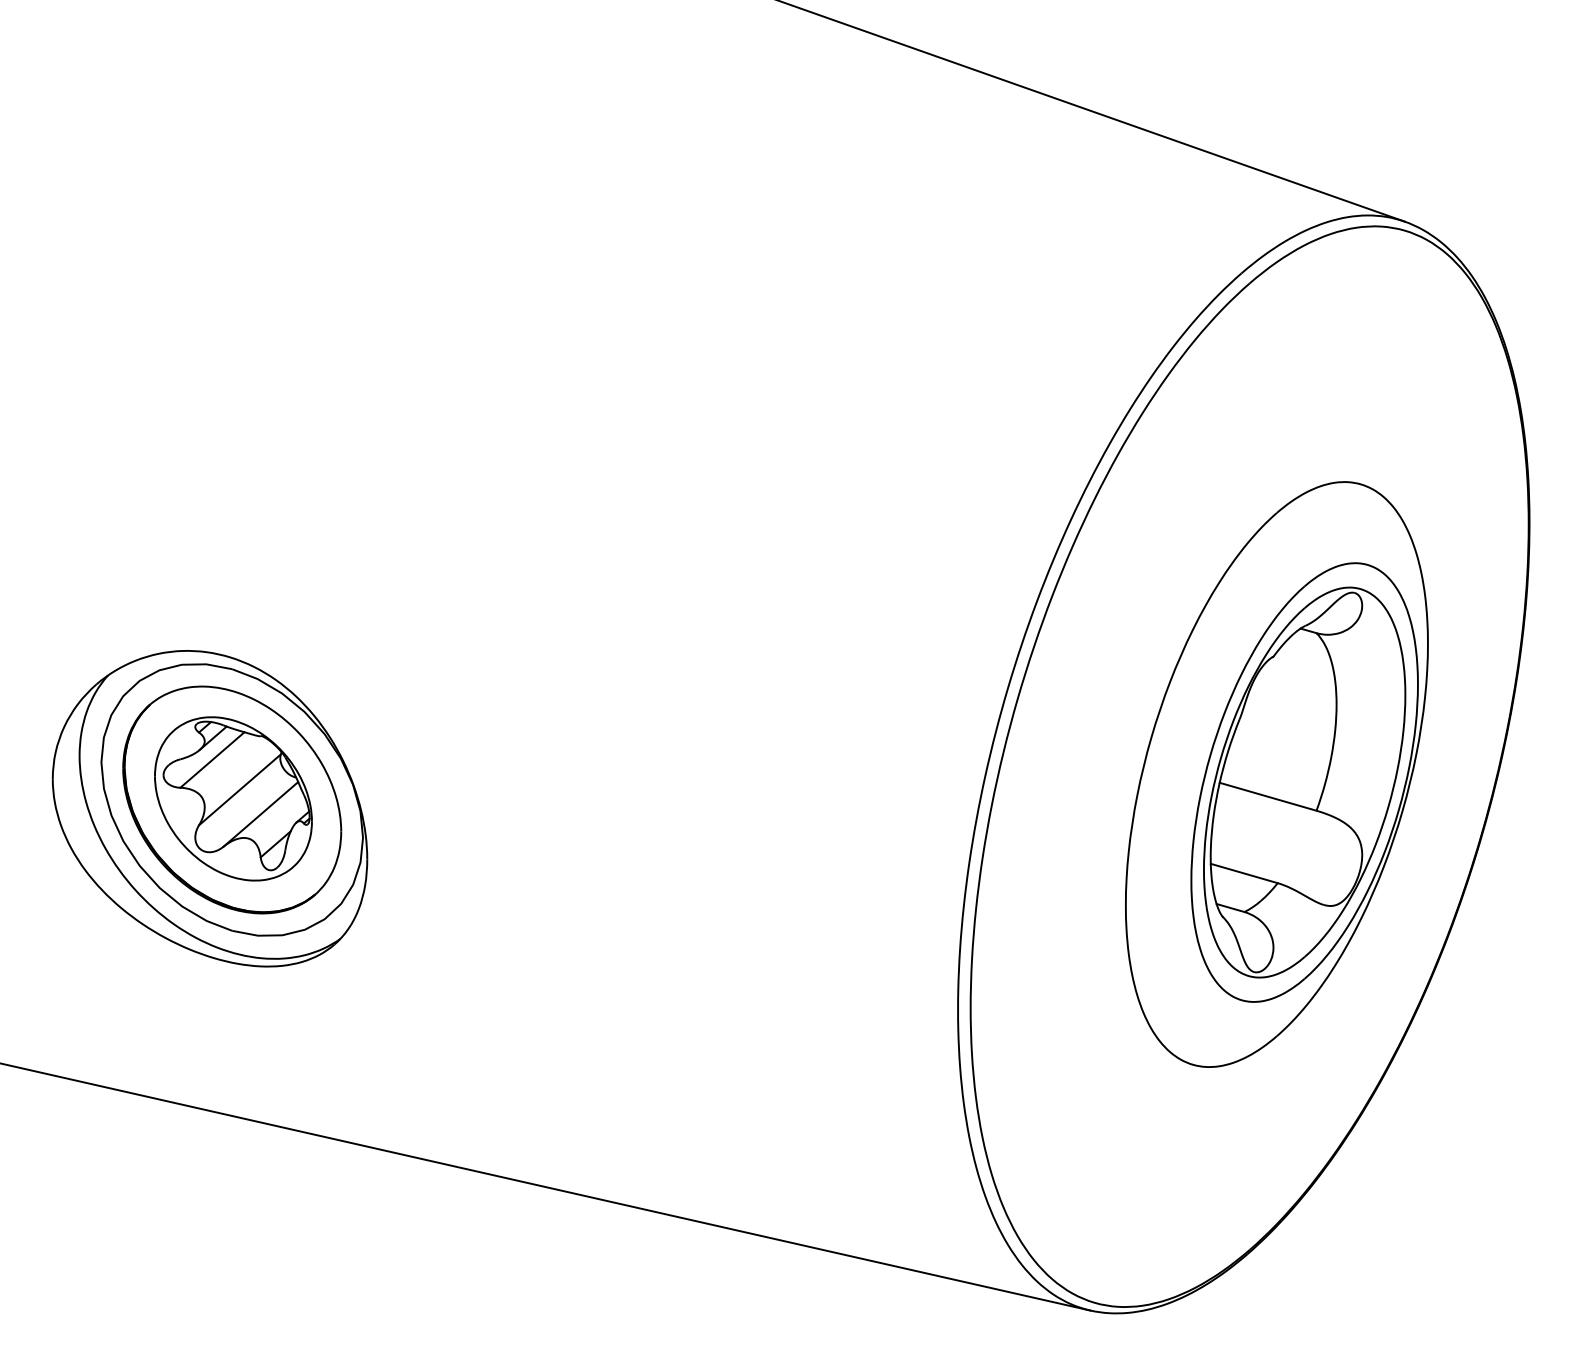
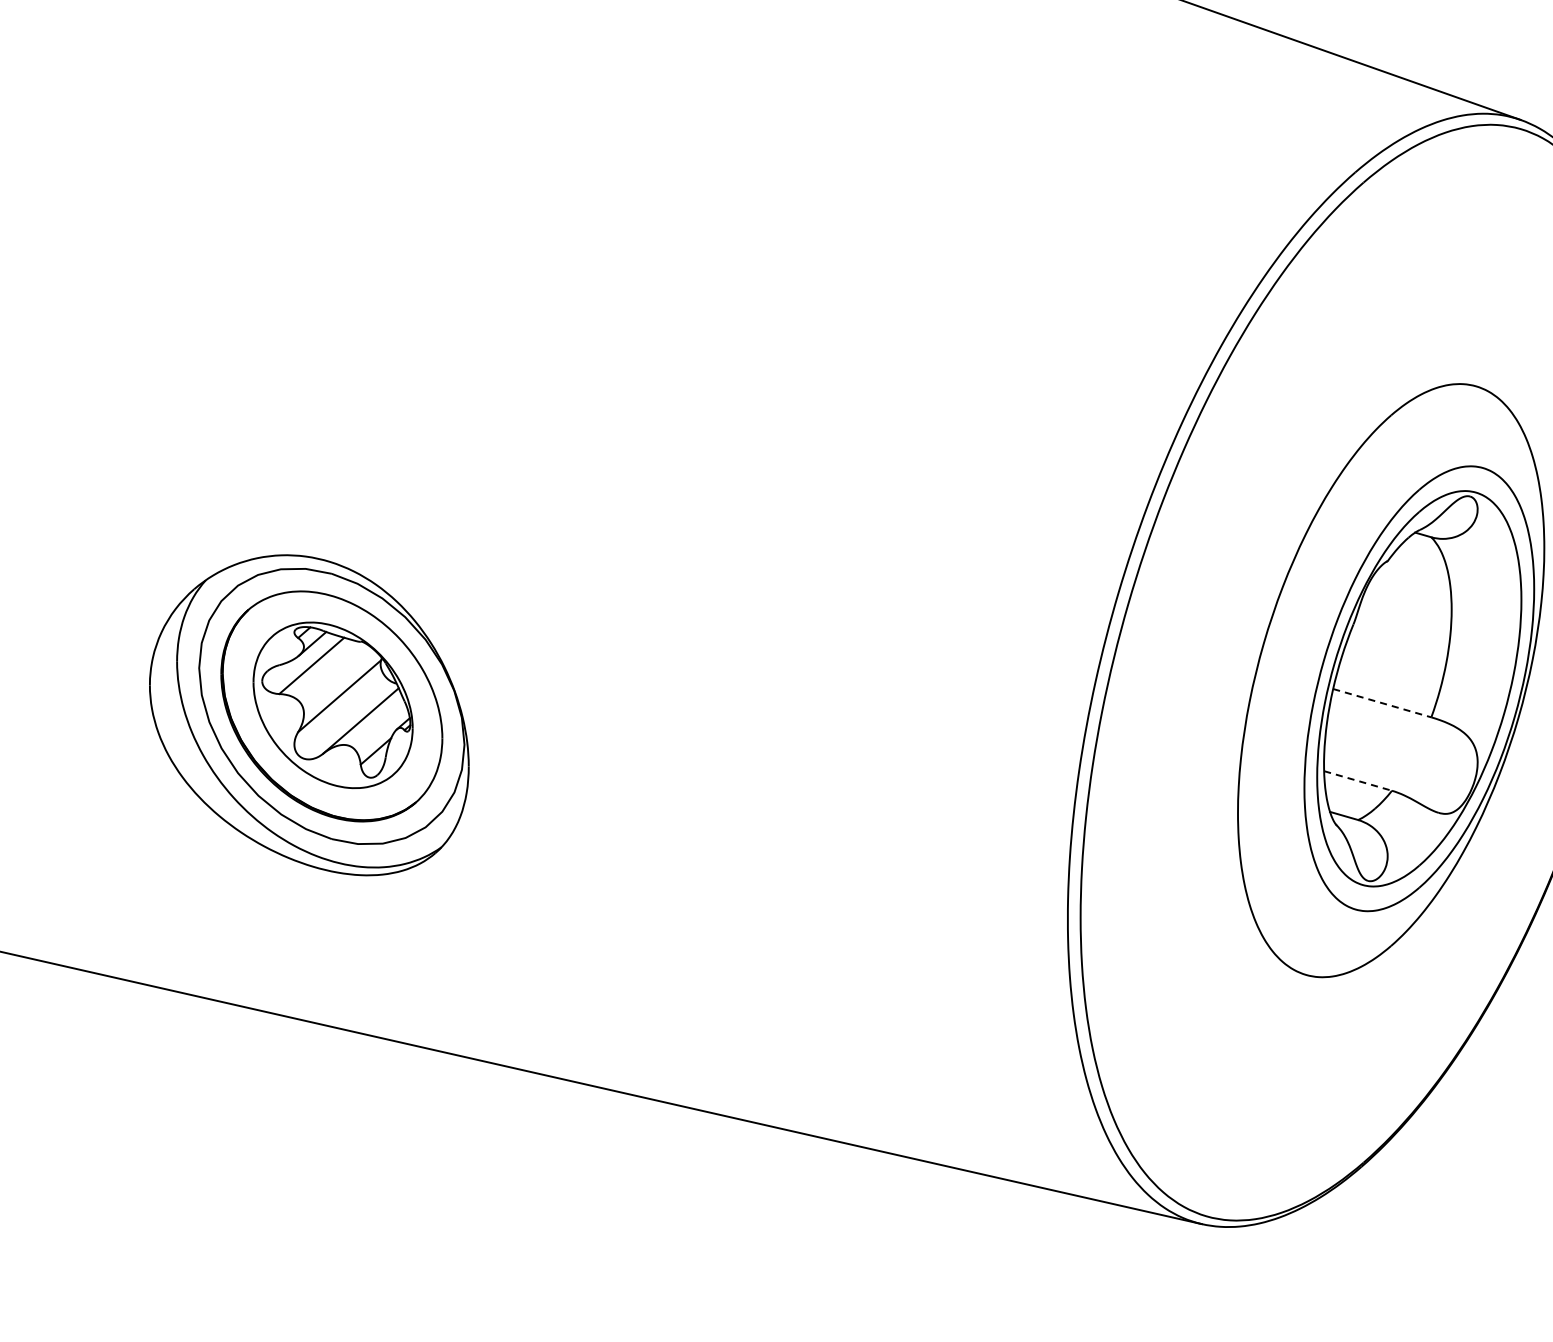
line: (1268, 796) -> (1382, 702), solid -> dashed
line: (1244, 873) -> (1358, 780), solid -> dashed

